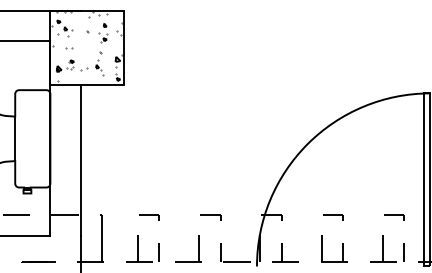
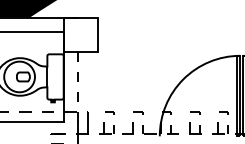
hatch: (86, 45) -> (80, 33), removed
line: (80, 161) -> (77, 87), solid -> dashed

